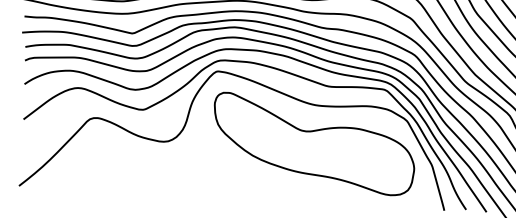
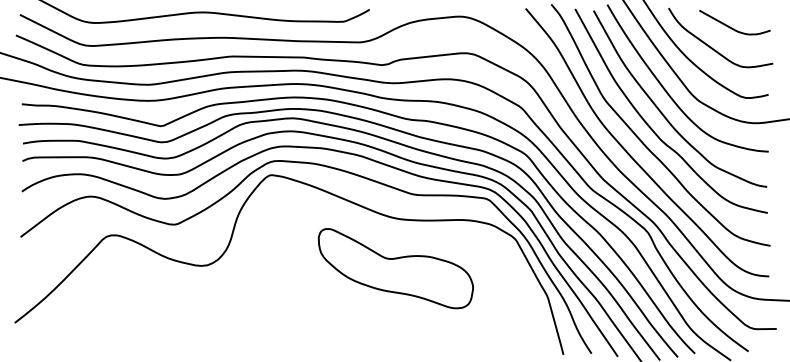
part: (314, 143) -> (395, 268), size x0.6

